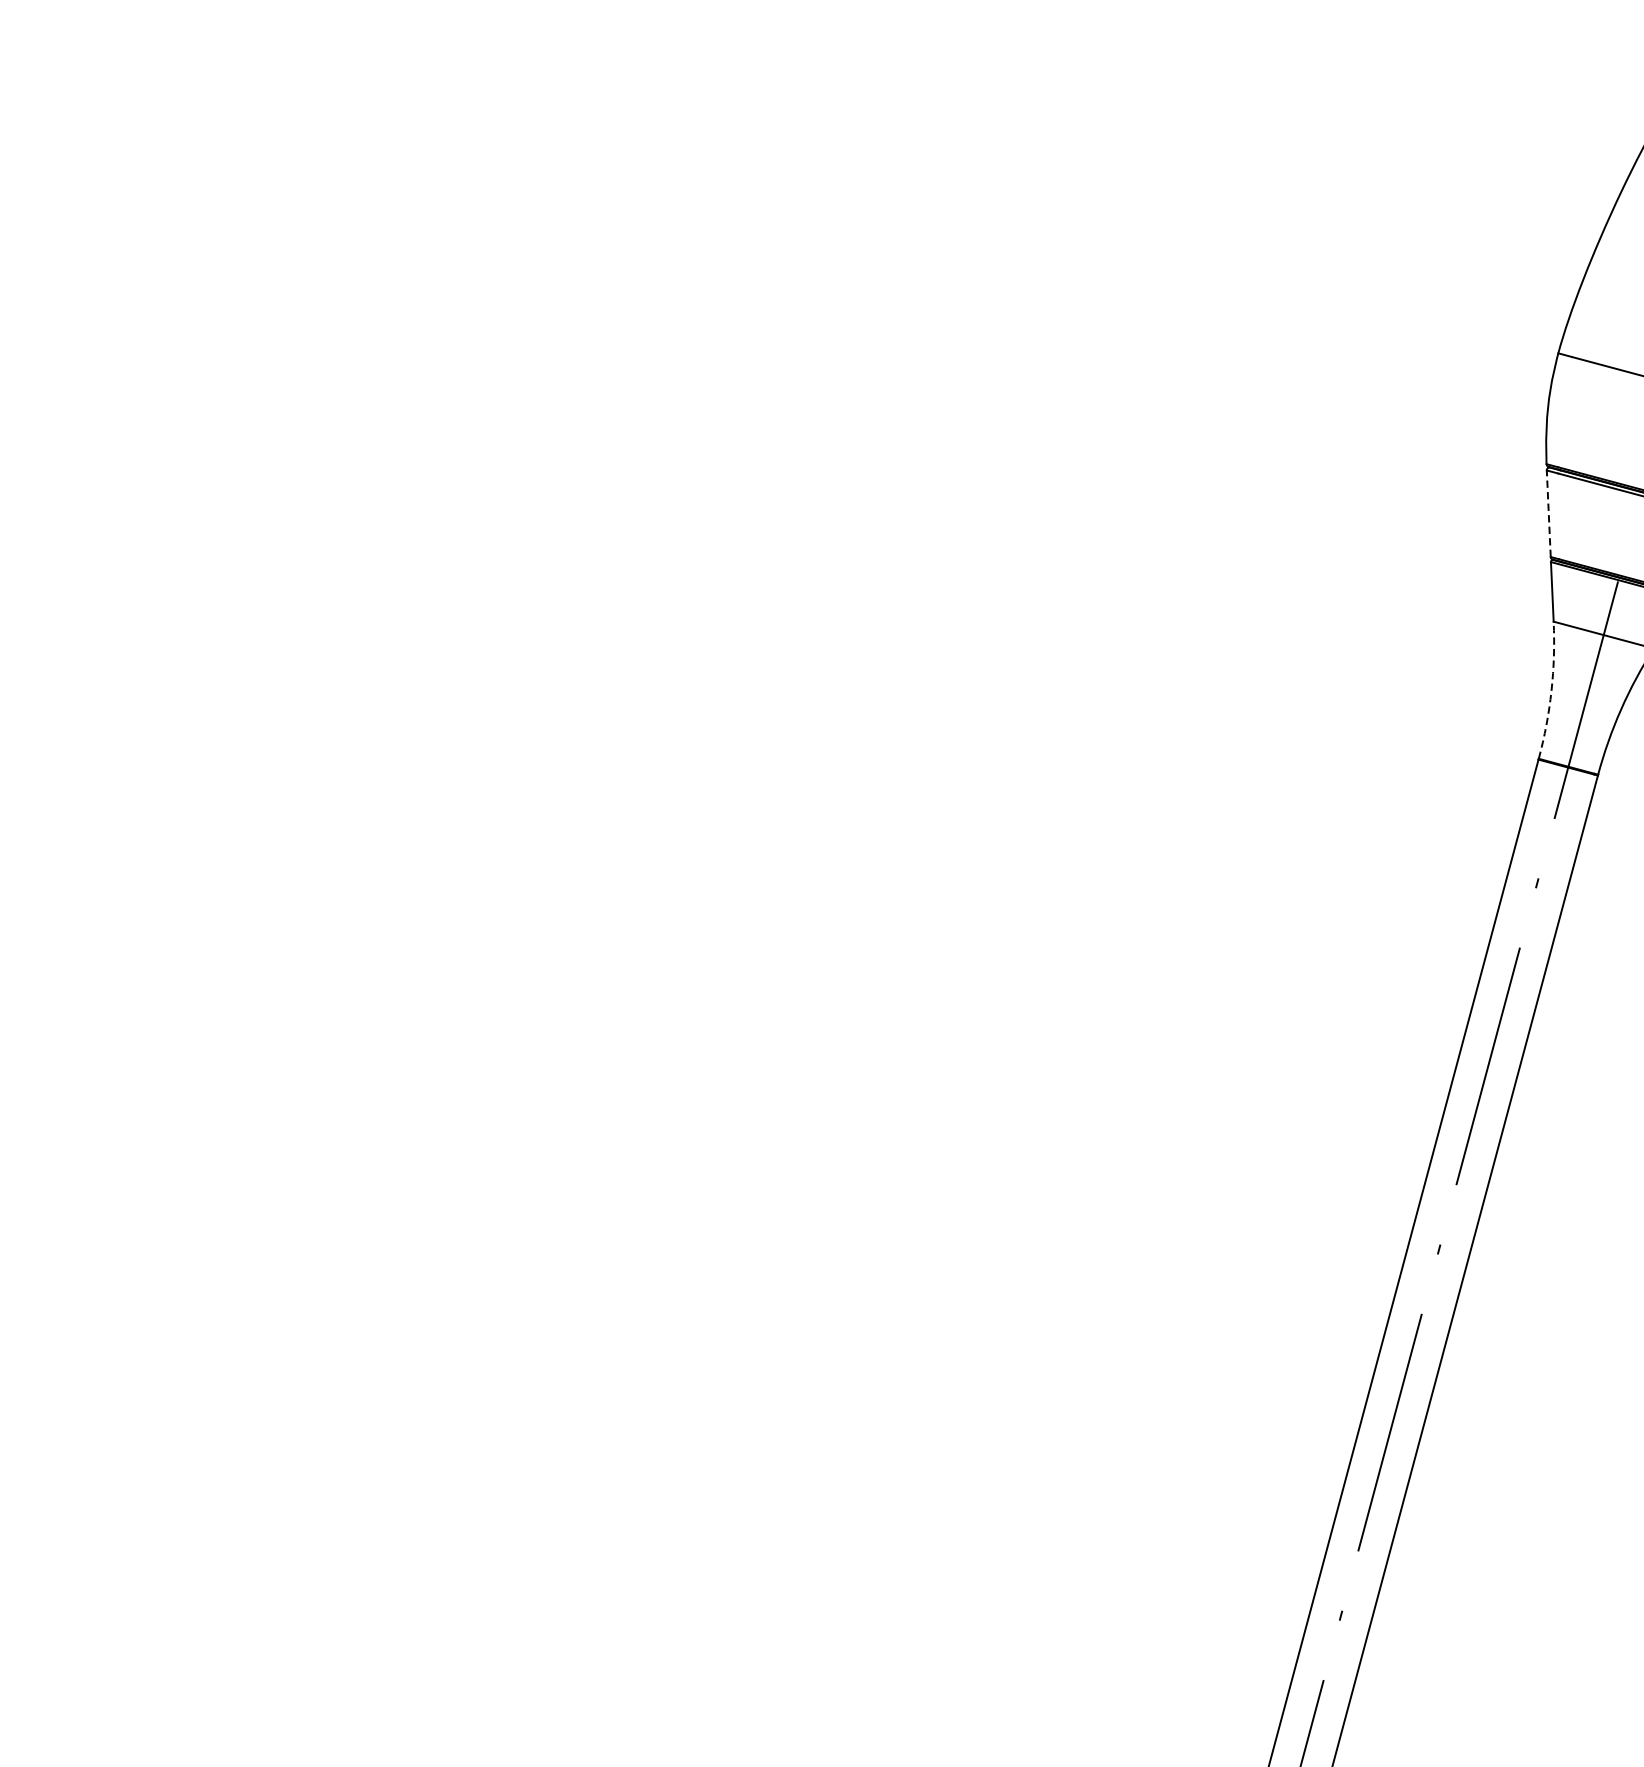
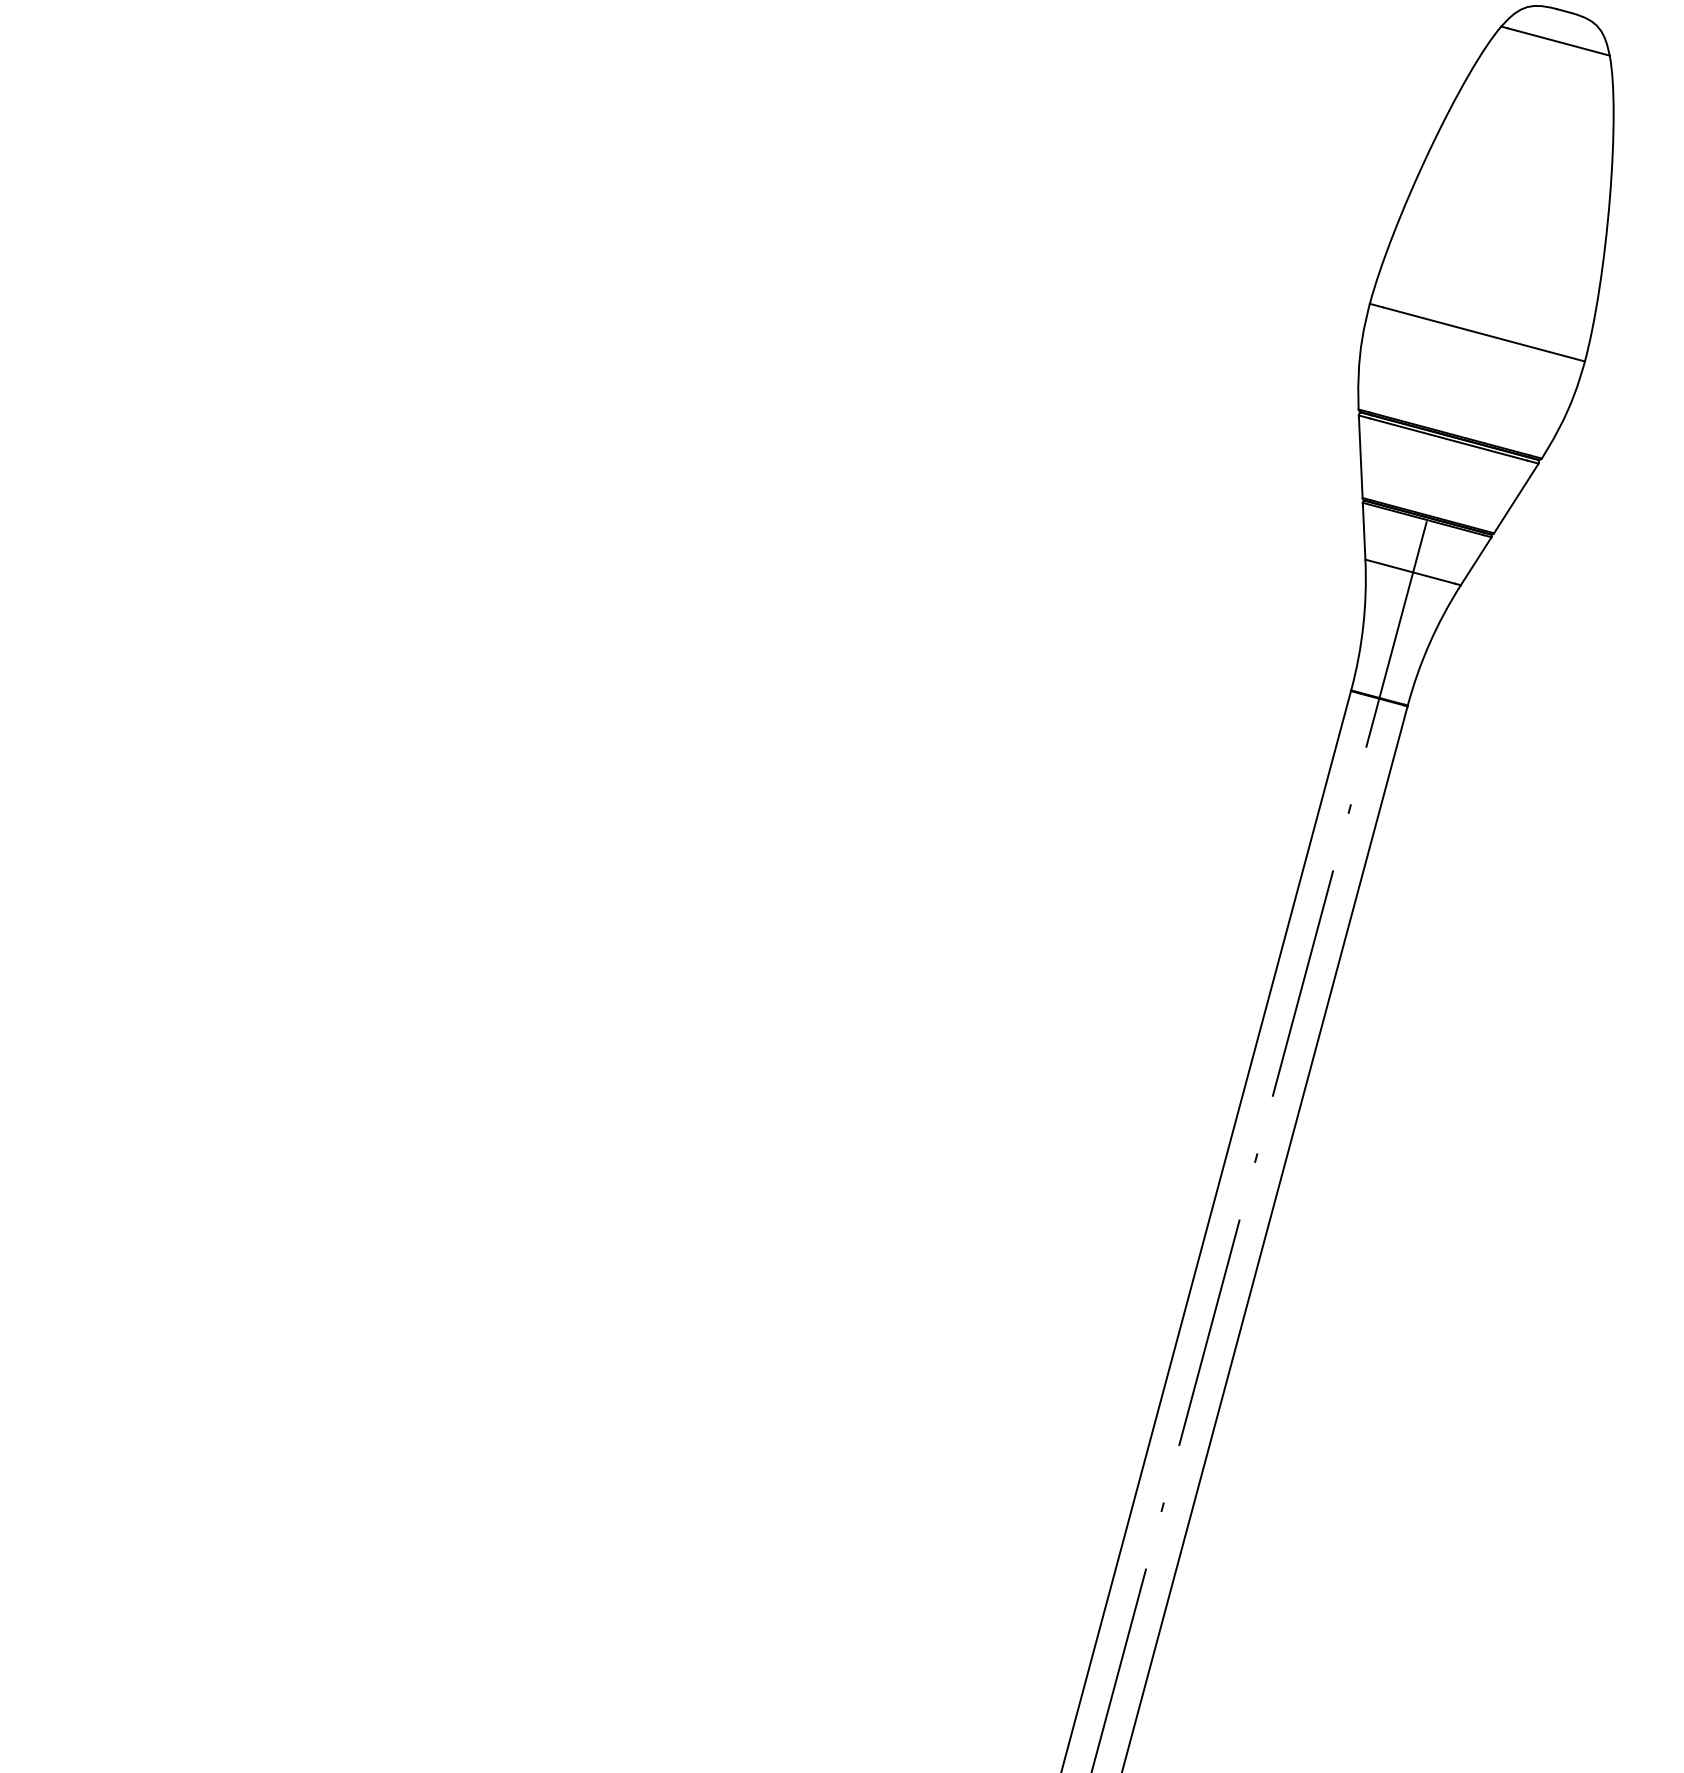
line: (1548, 513) -> (1360, 456), dashed -> solid
arc: (1551, 690) -> (1363, 625), dashed -> solid

